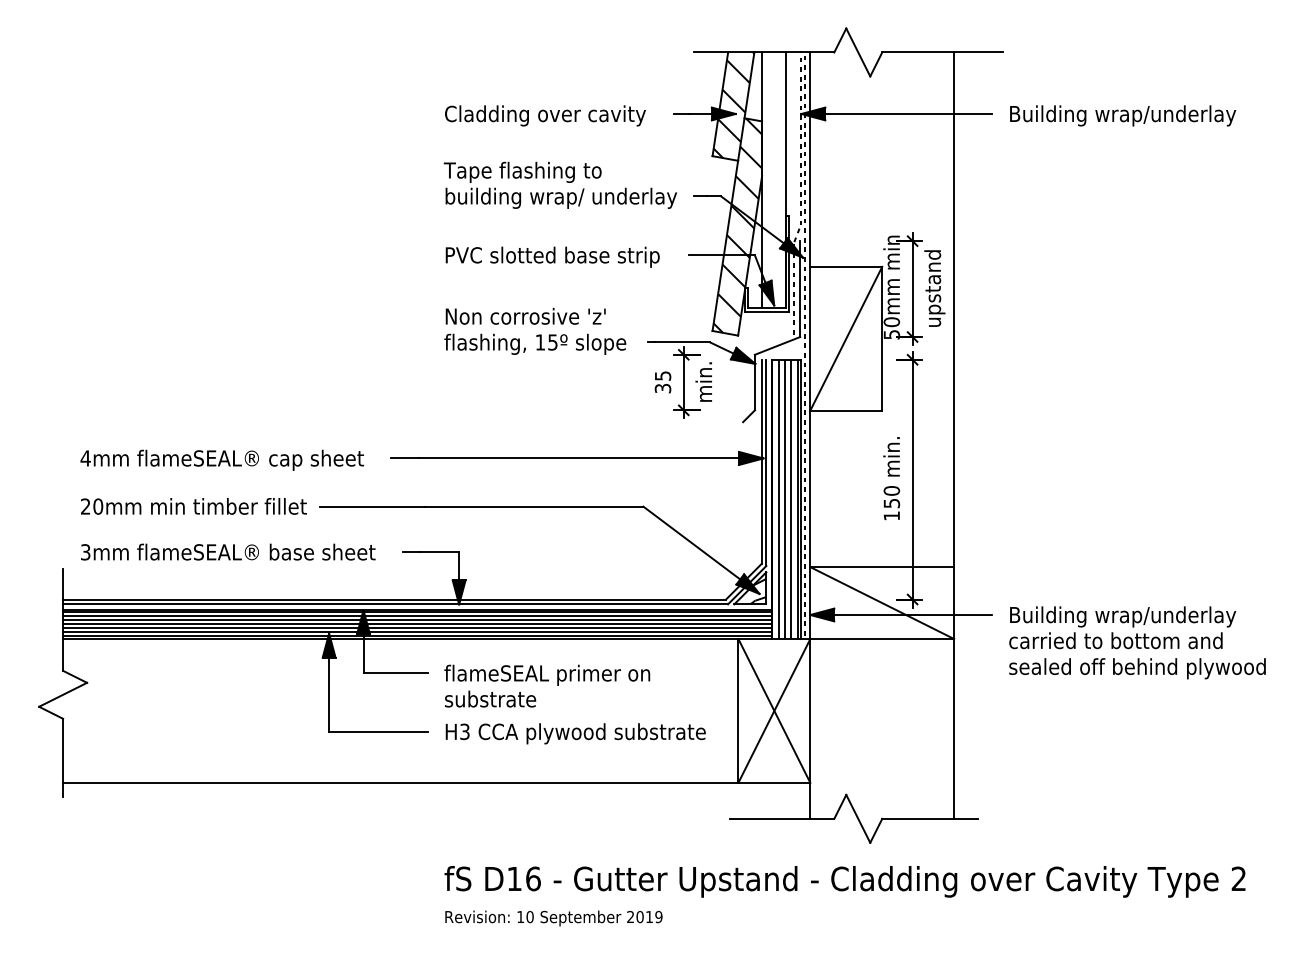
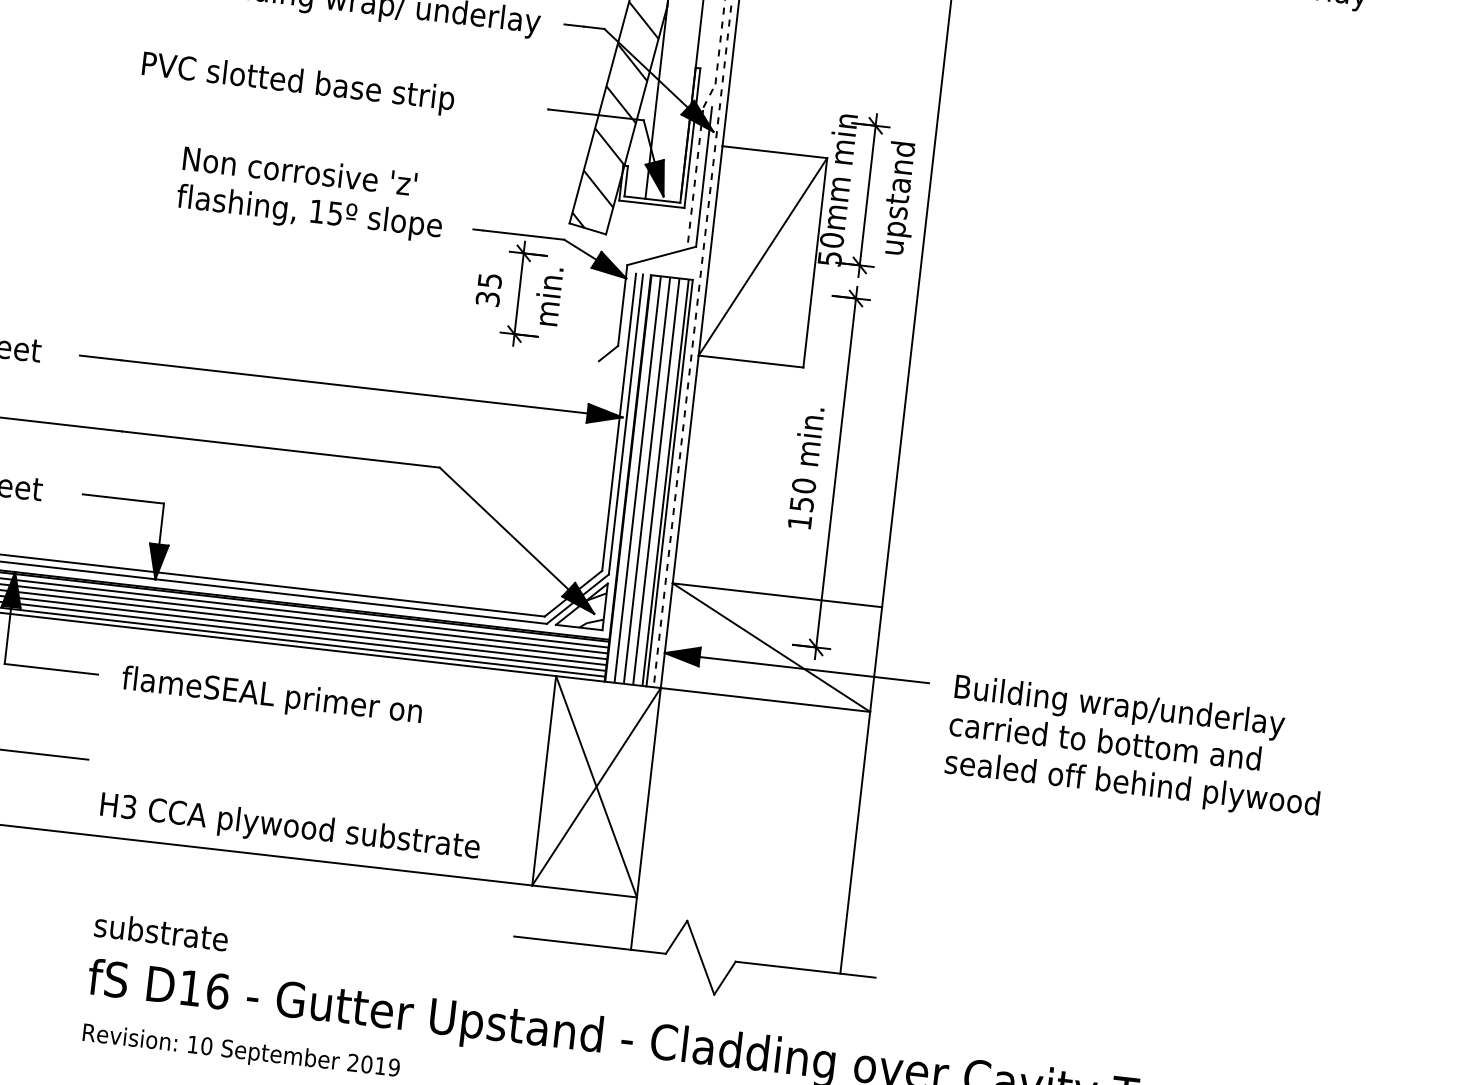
text: (552, 256) -> (298, 82), moved
text: (490, 698) -> (161, 931), moved
text: (575, 733) -> (289, 827), moved

